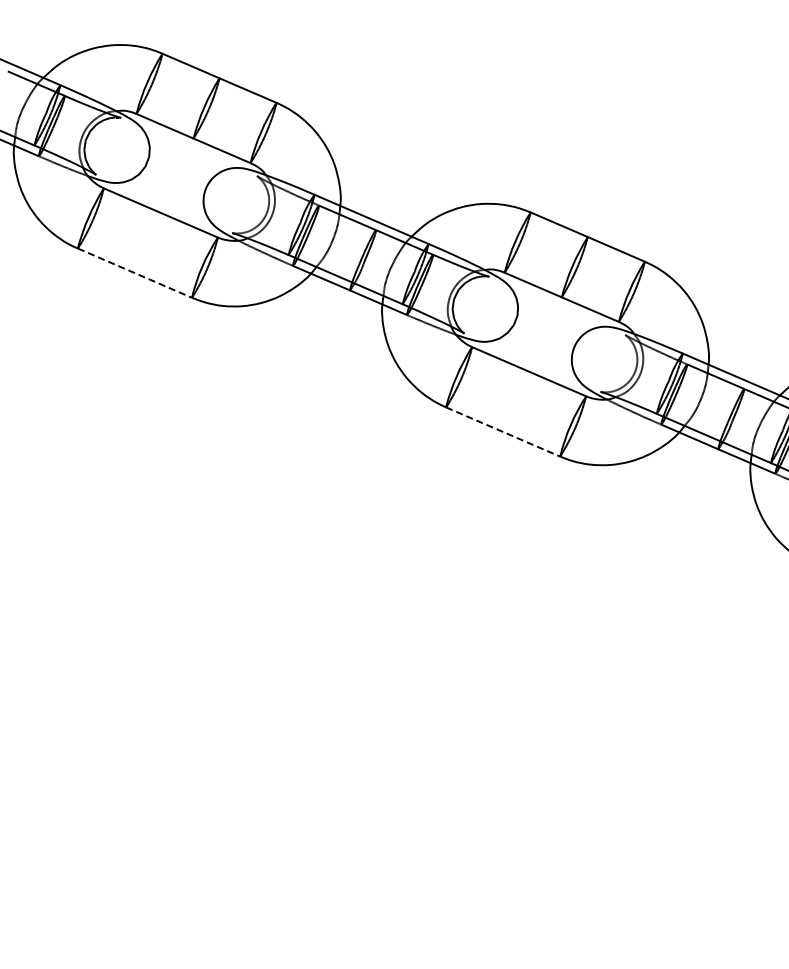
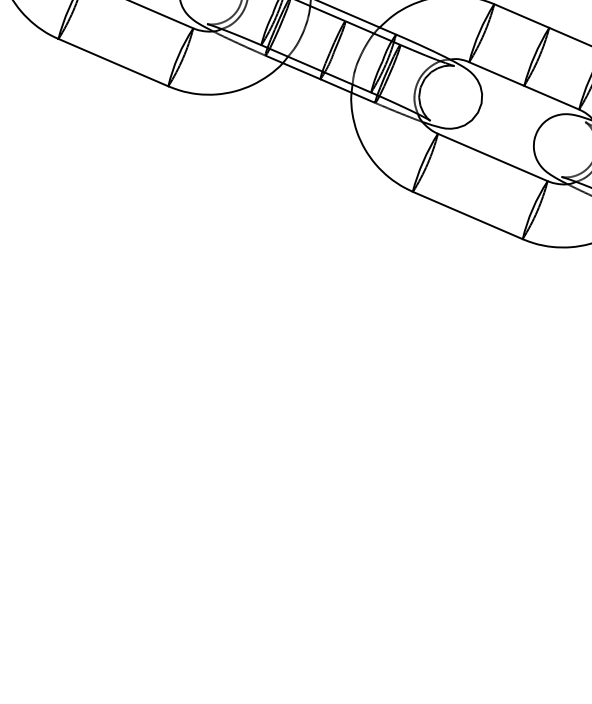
line: (135, 273) -> (113, 62), dashed -> solid
line: (503, 432) -> (468, 215), dashed -> solid

